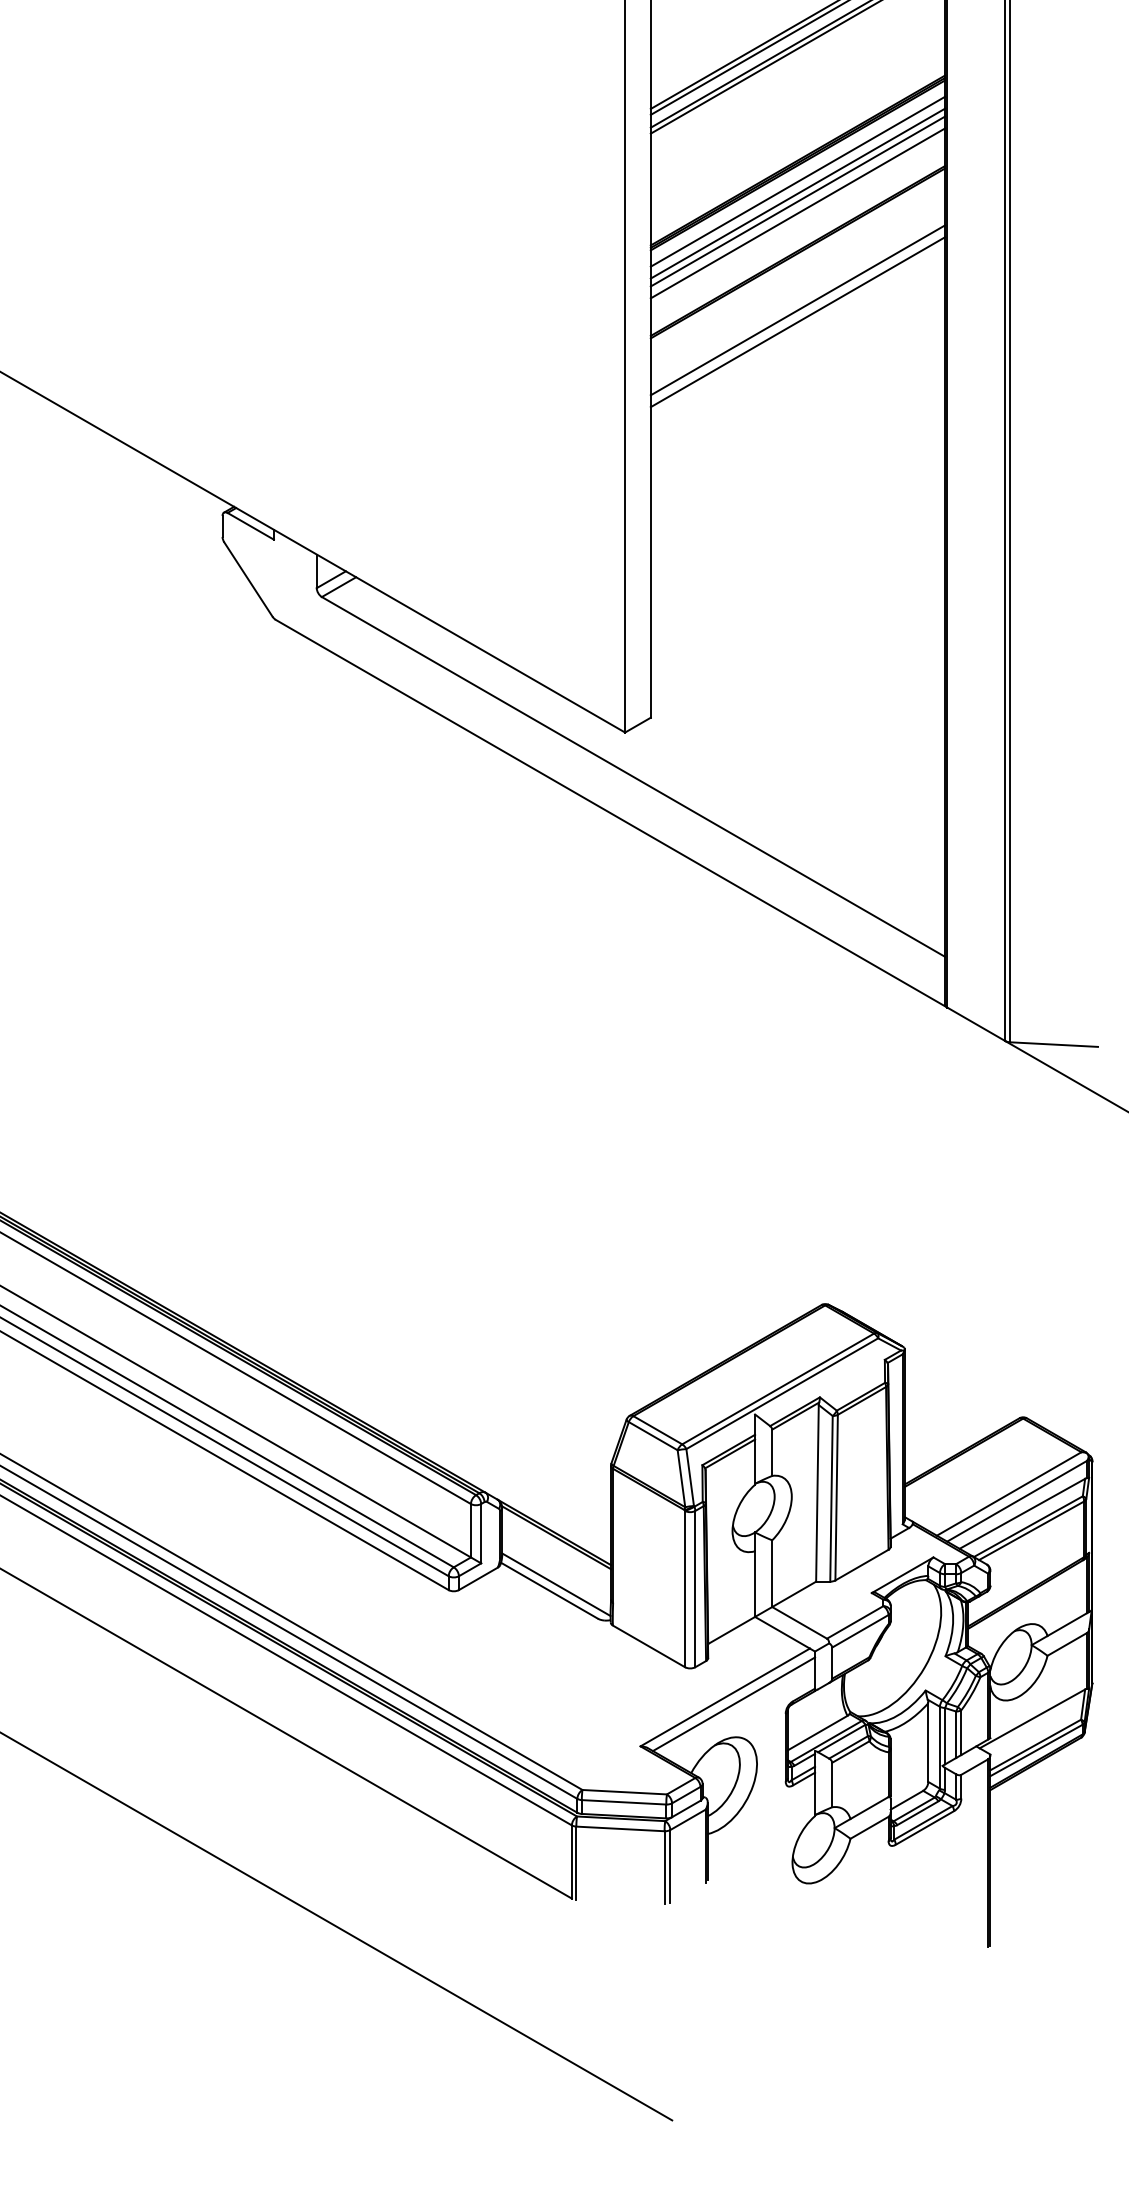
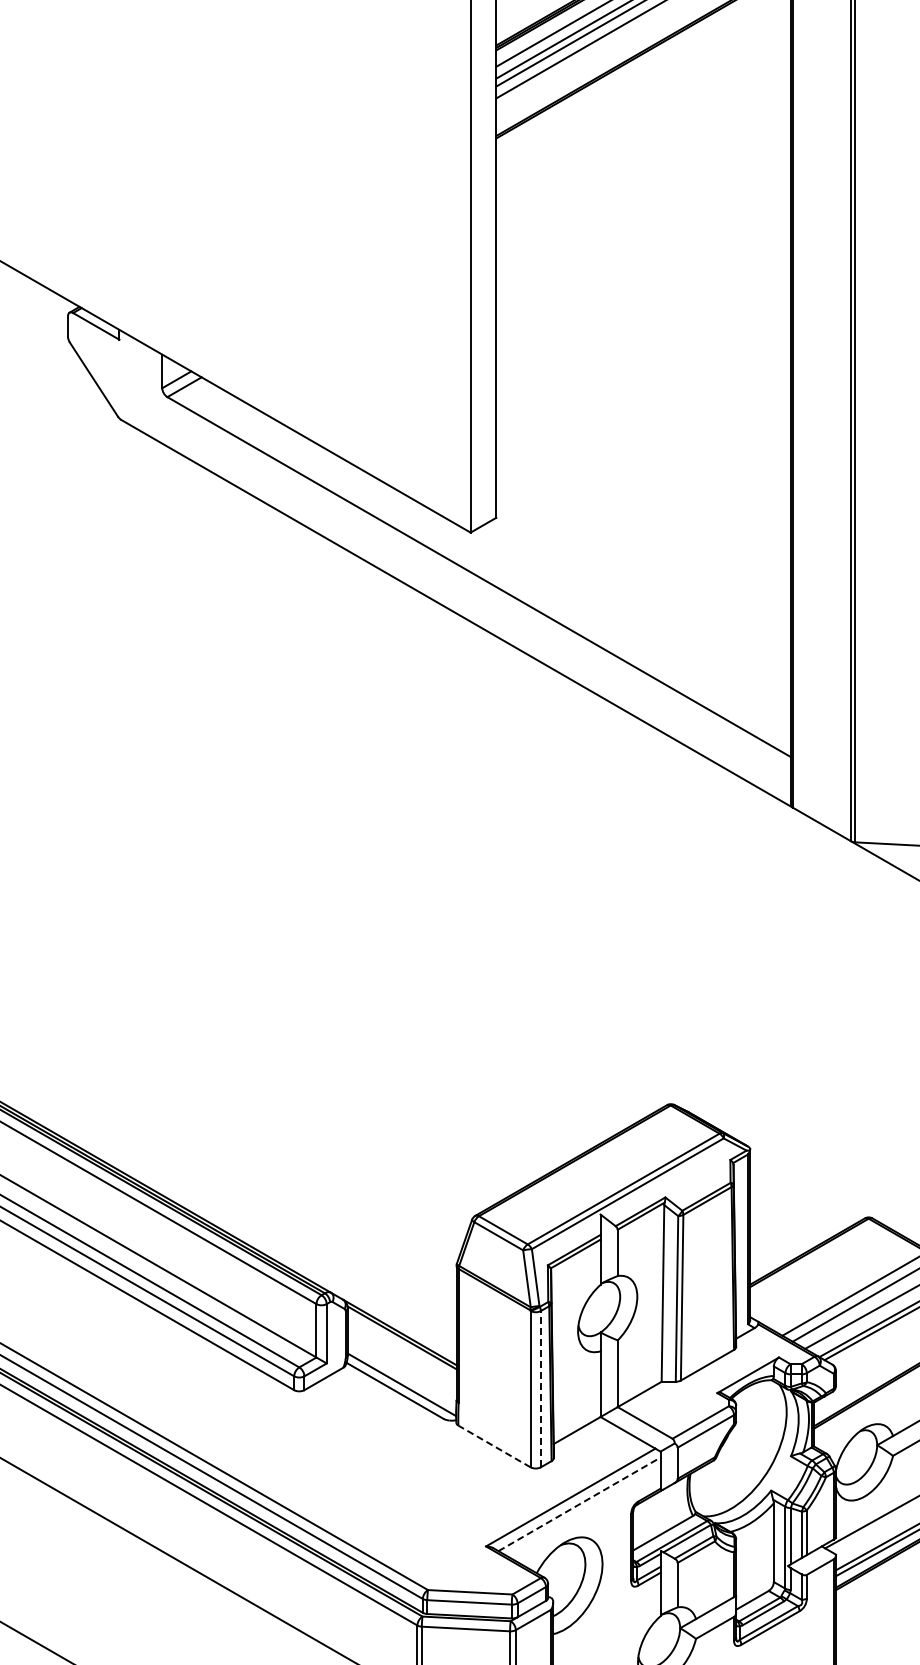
line: (797, 310) -> (643, 110), removed
line: (797, 322) -> (643, 122), removed
line: (695, 1588) -> (541, 1388), solid -> dashed
line: (649, 1646) -> (495, 1446), solid -> dashed
line: (734, 1704) -> (580, 1504), solid -> dashed

